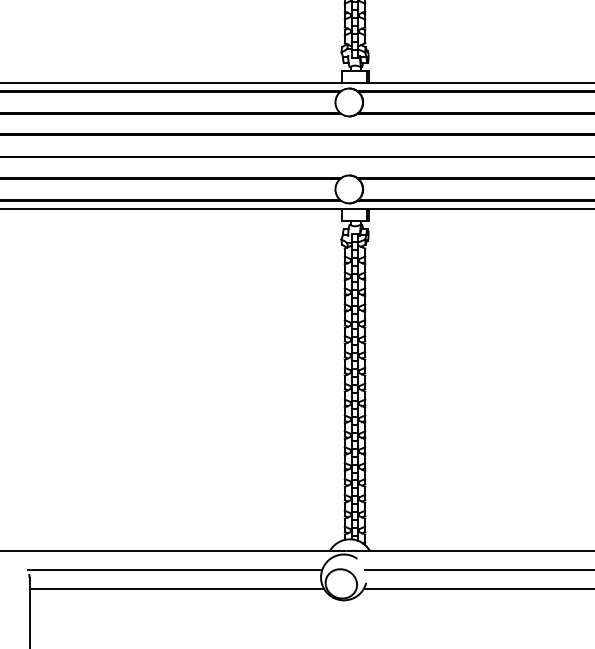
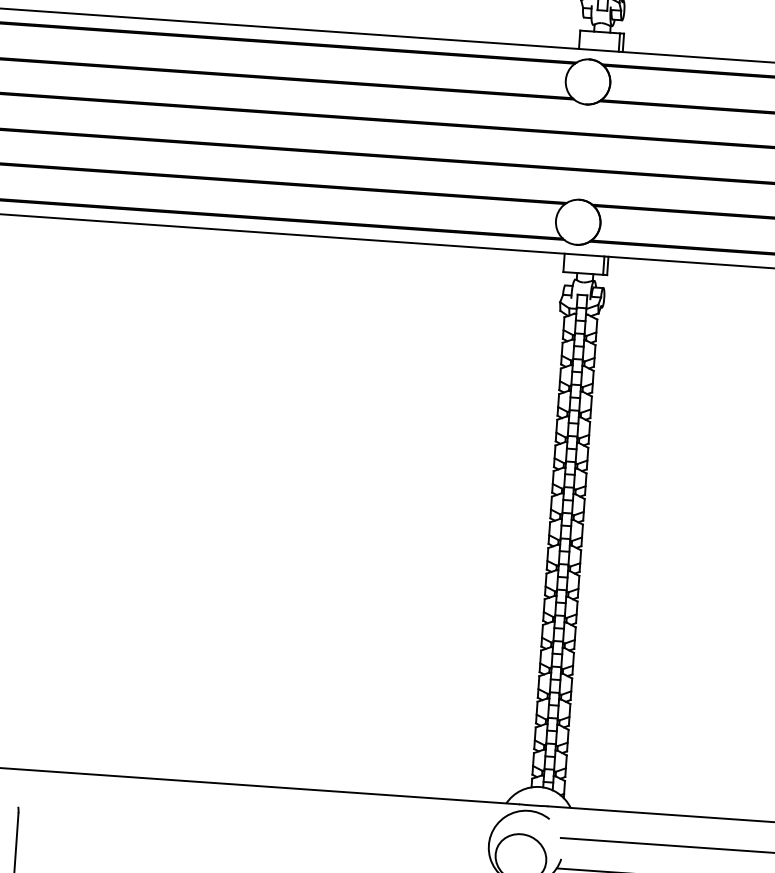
line: (174, 569) -> (253, 815), removed
line: (176, 588) -> (254, 846), removed

